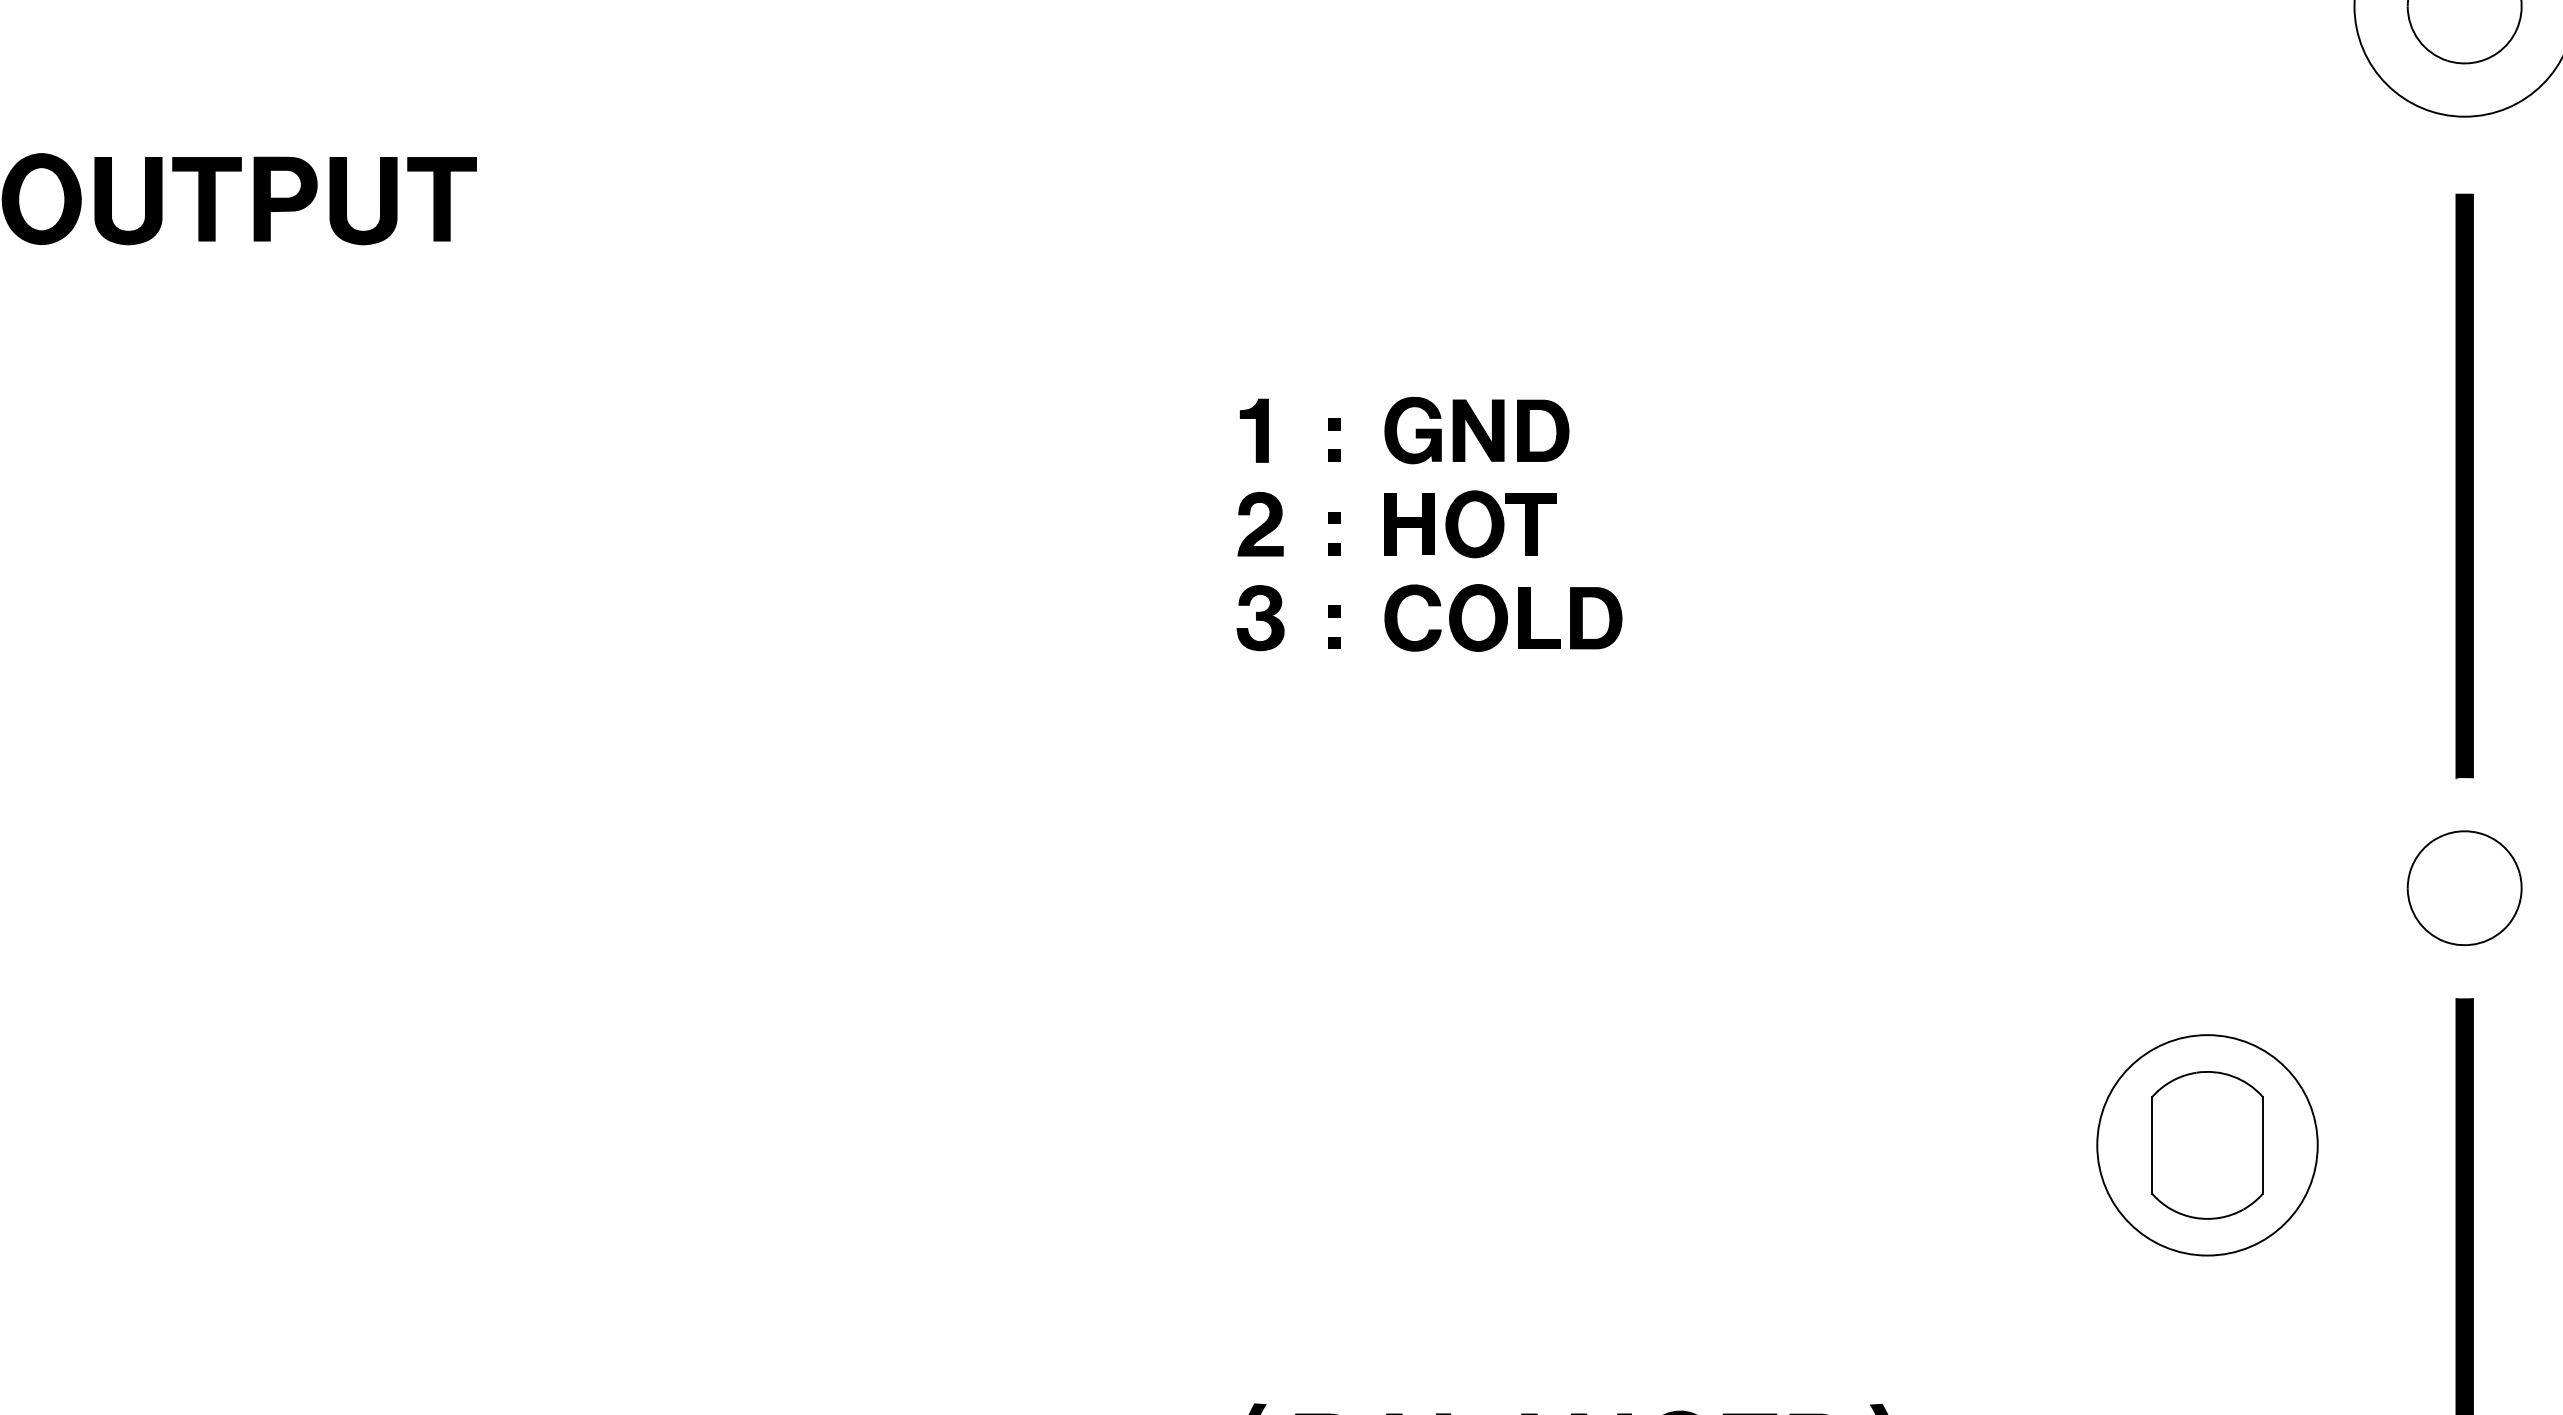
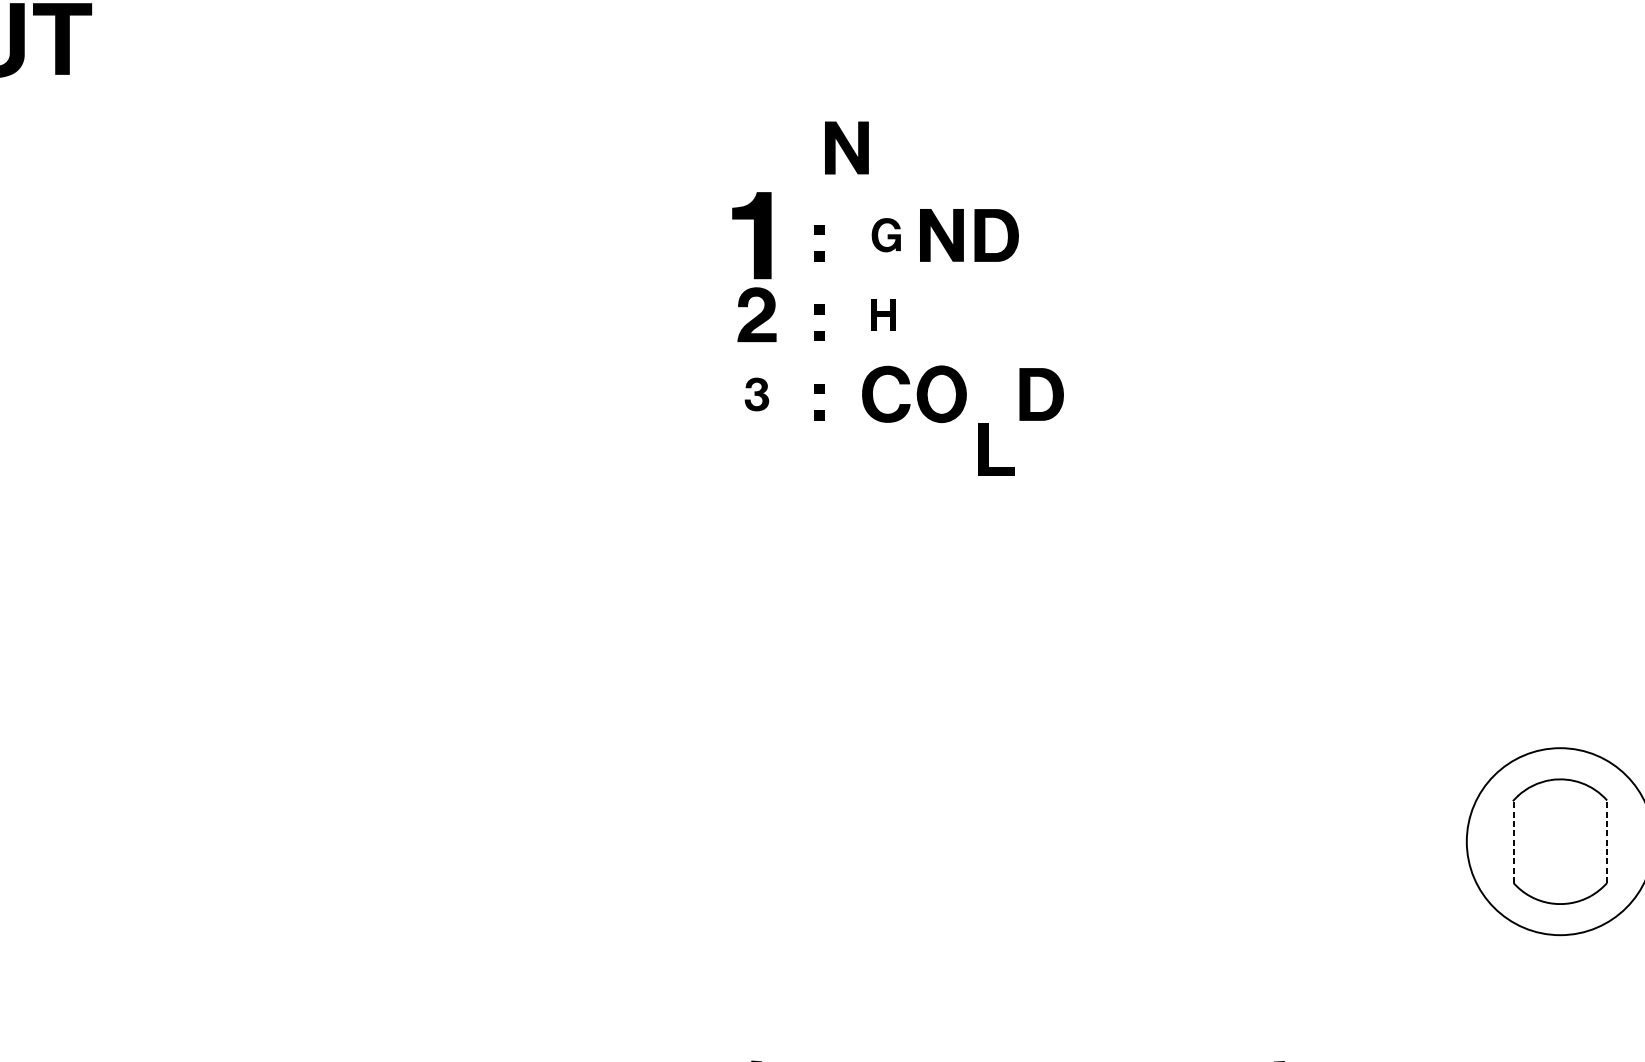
part: (1366, 327) -> (846, 147), added
part: (1253, 430) -> (750, 235), size x1.6
part: (1412, 430) -> (885, 235), size x0.6
part: (1409, 524) -> (883, 314), size x0.6
part: (1500, 524) -> (960, 314), removed
part: (1530, 617) -> (988, 449), moved
part: (1260, 618) -> (756, 394), size x0.6
line: (2152, 1145) -> (1513, 841), solid -> dashed
line: (2262, 1145) -> (1606, 841), solid -> dashed

